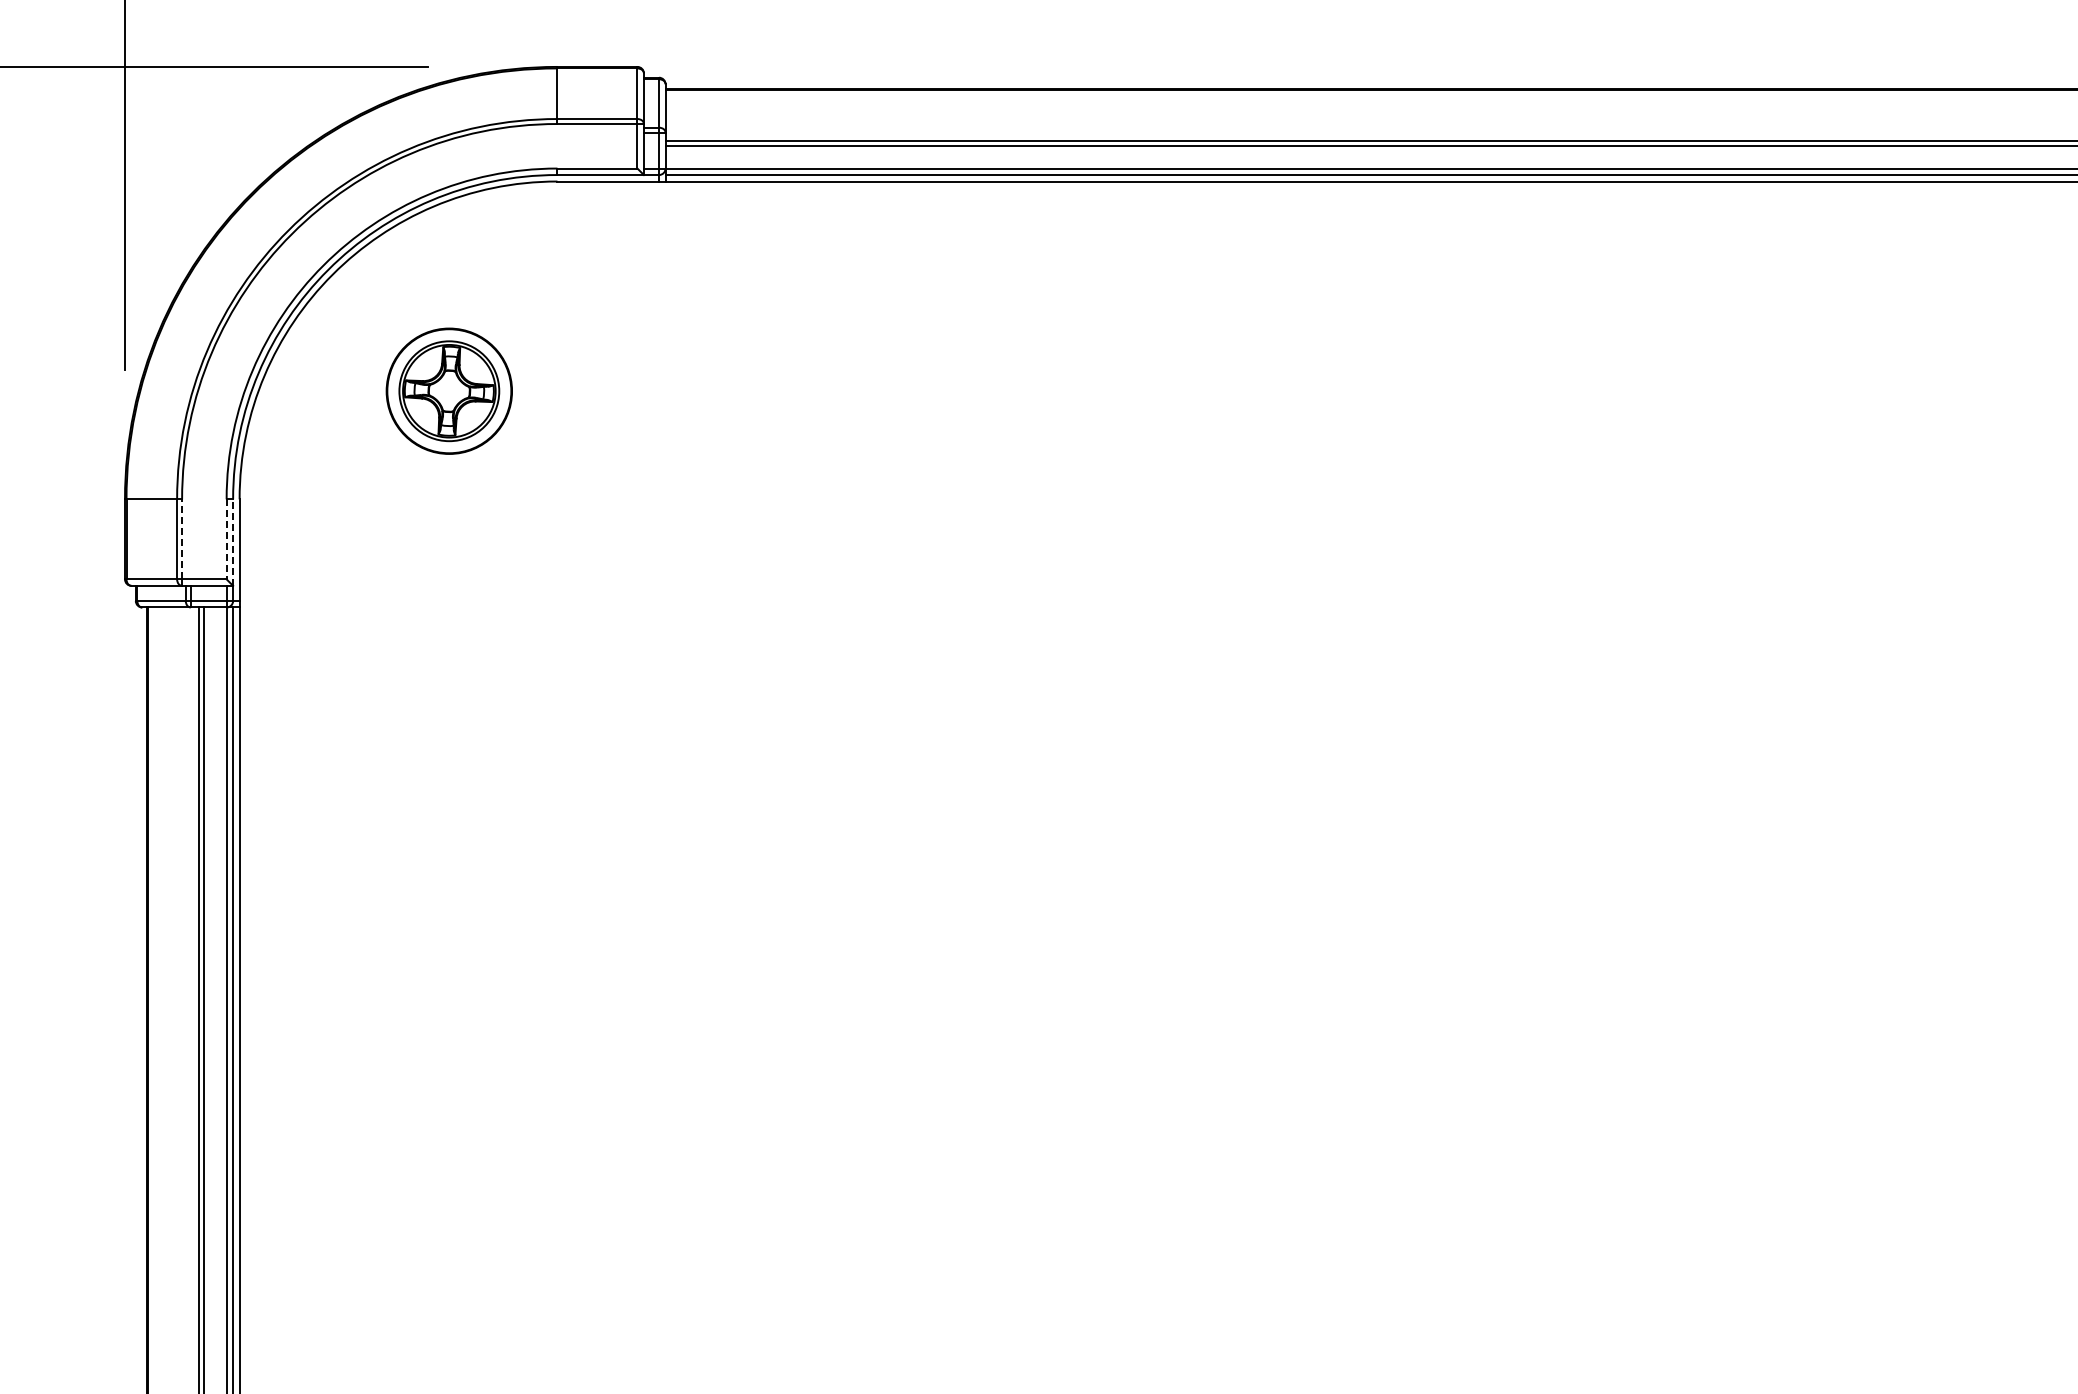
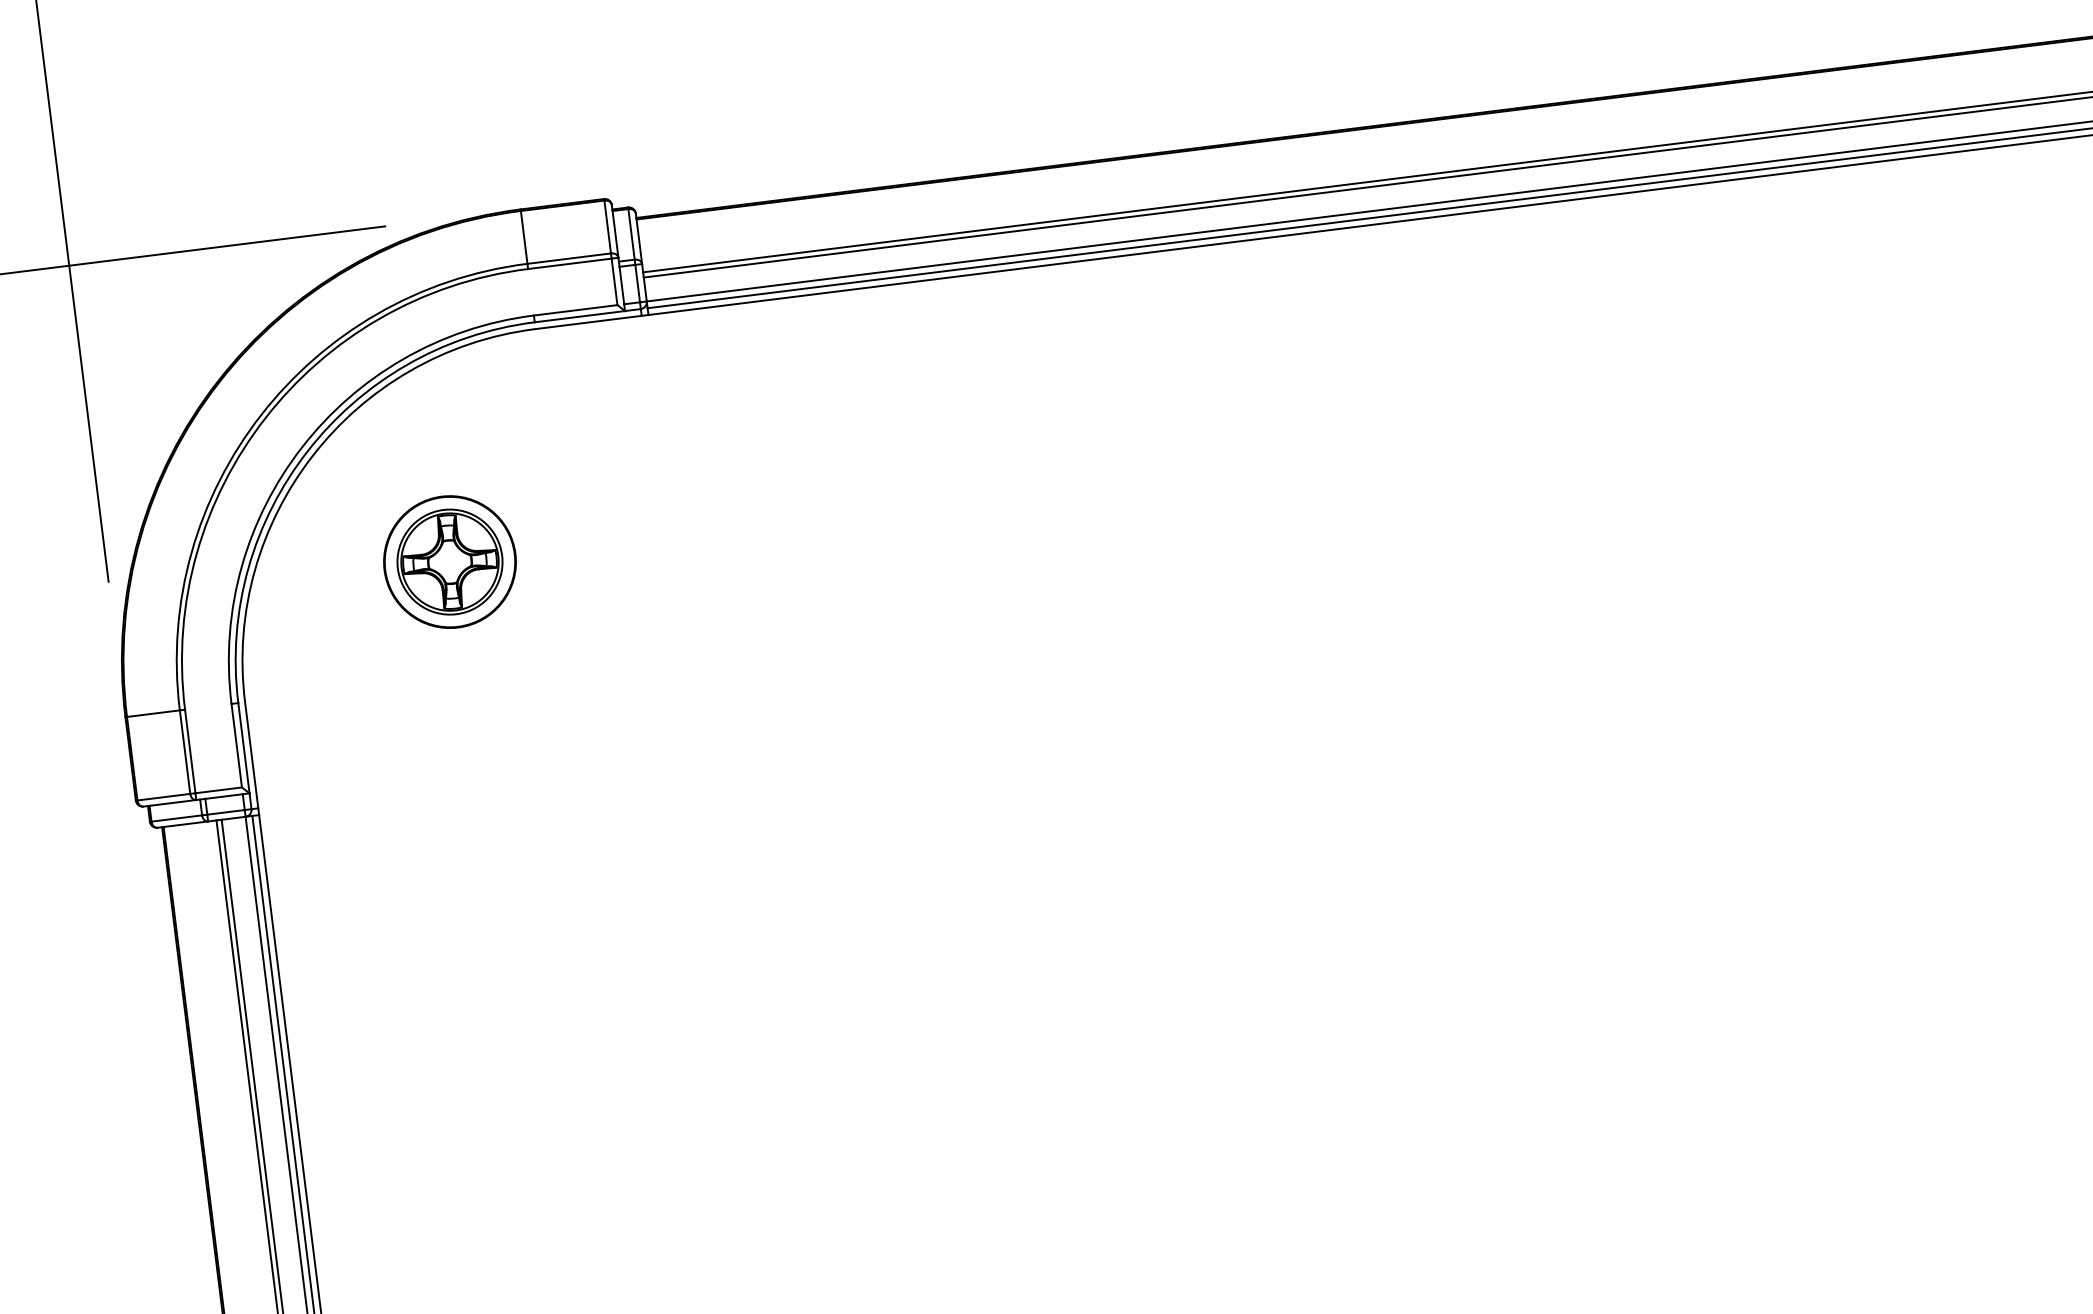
line: (182, 538) -> (190, 750), dashed -> solid
line: (226, 539) -> (236, 745), dashed -> solid
line: (233, 542) -> (244, 748), dashed -> solid

